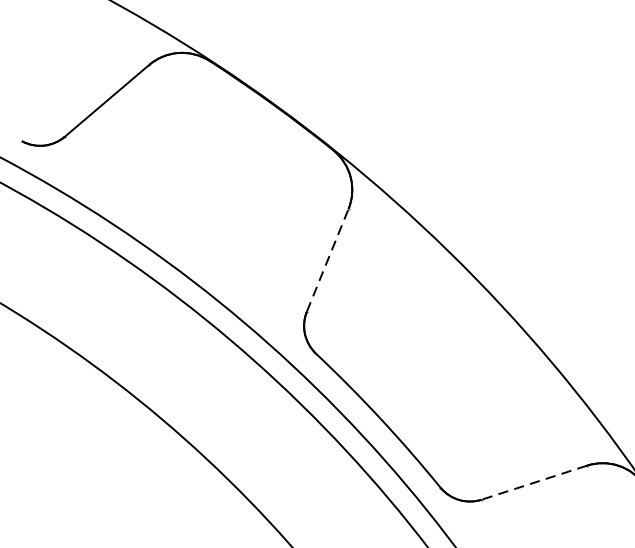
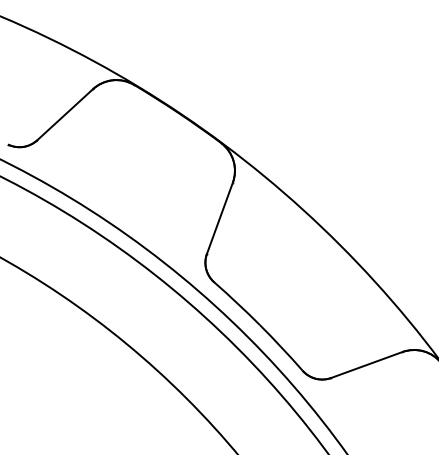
line: (327, 260) -> (219, 218), dashed -> solid
line: (533, 483) -> (366, 365), dashed -> solid

